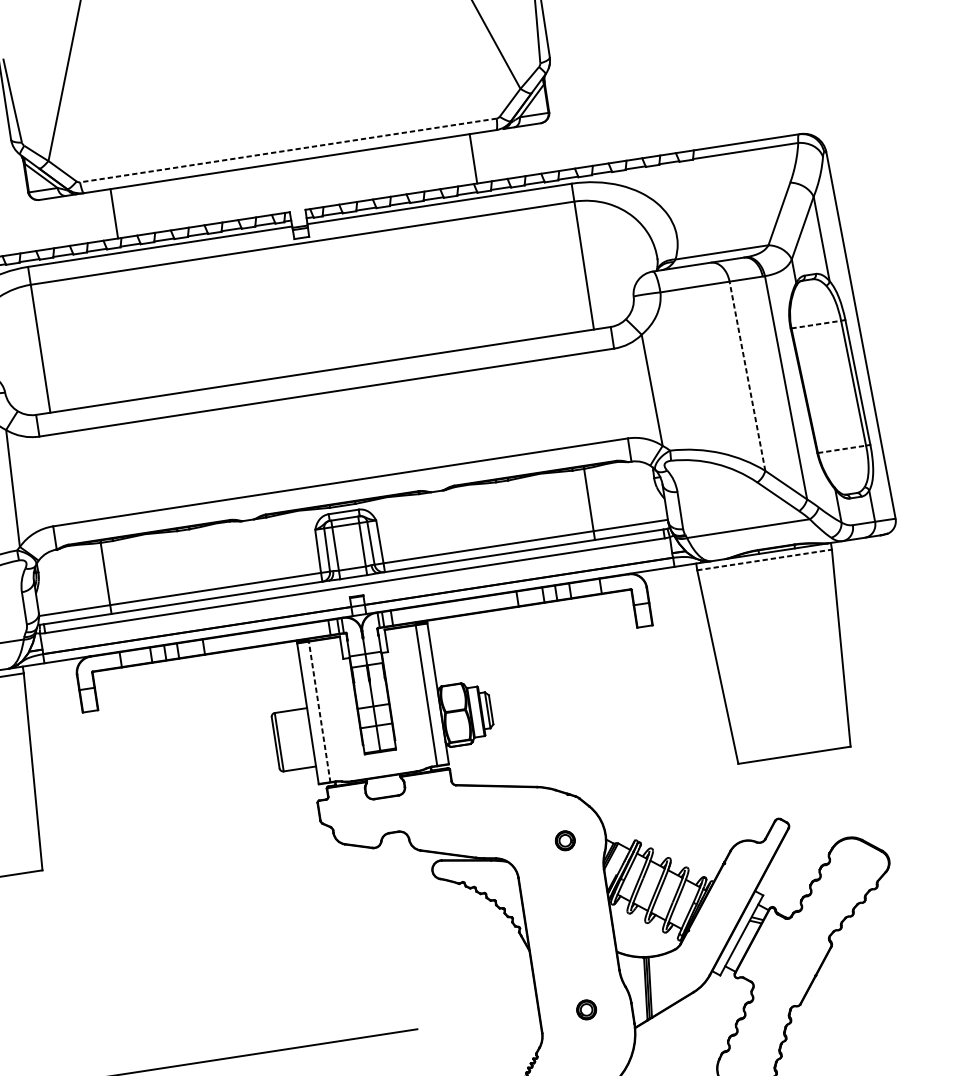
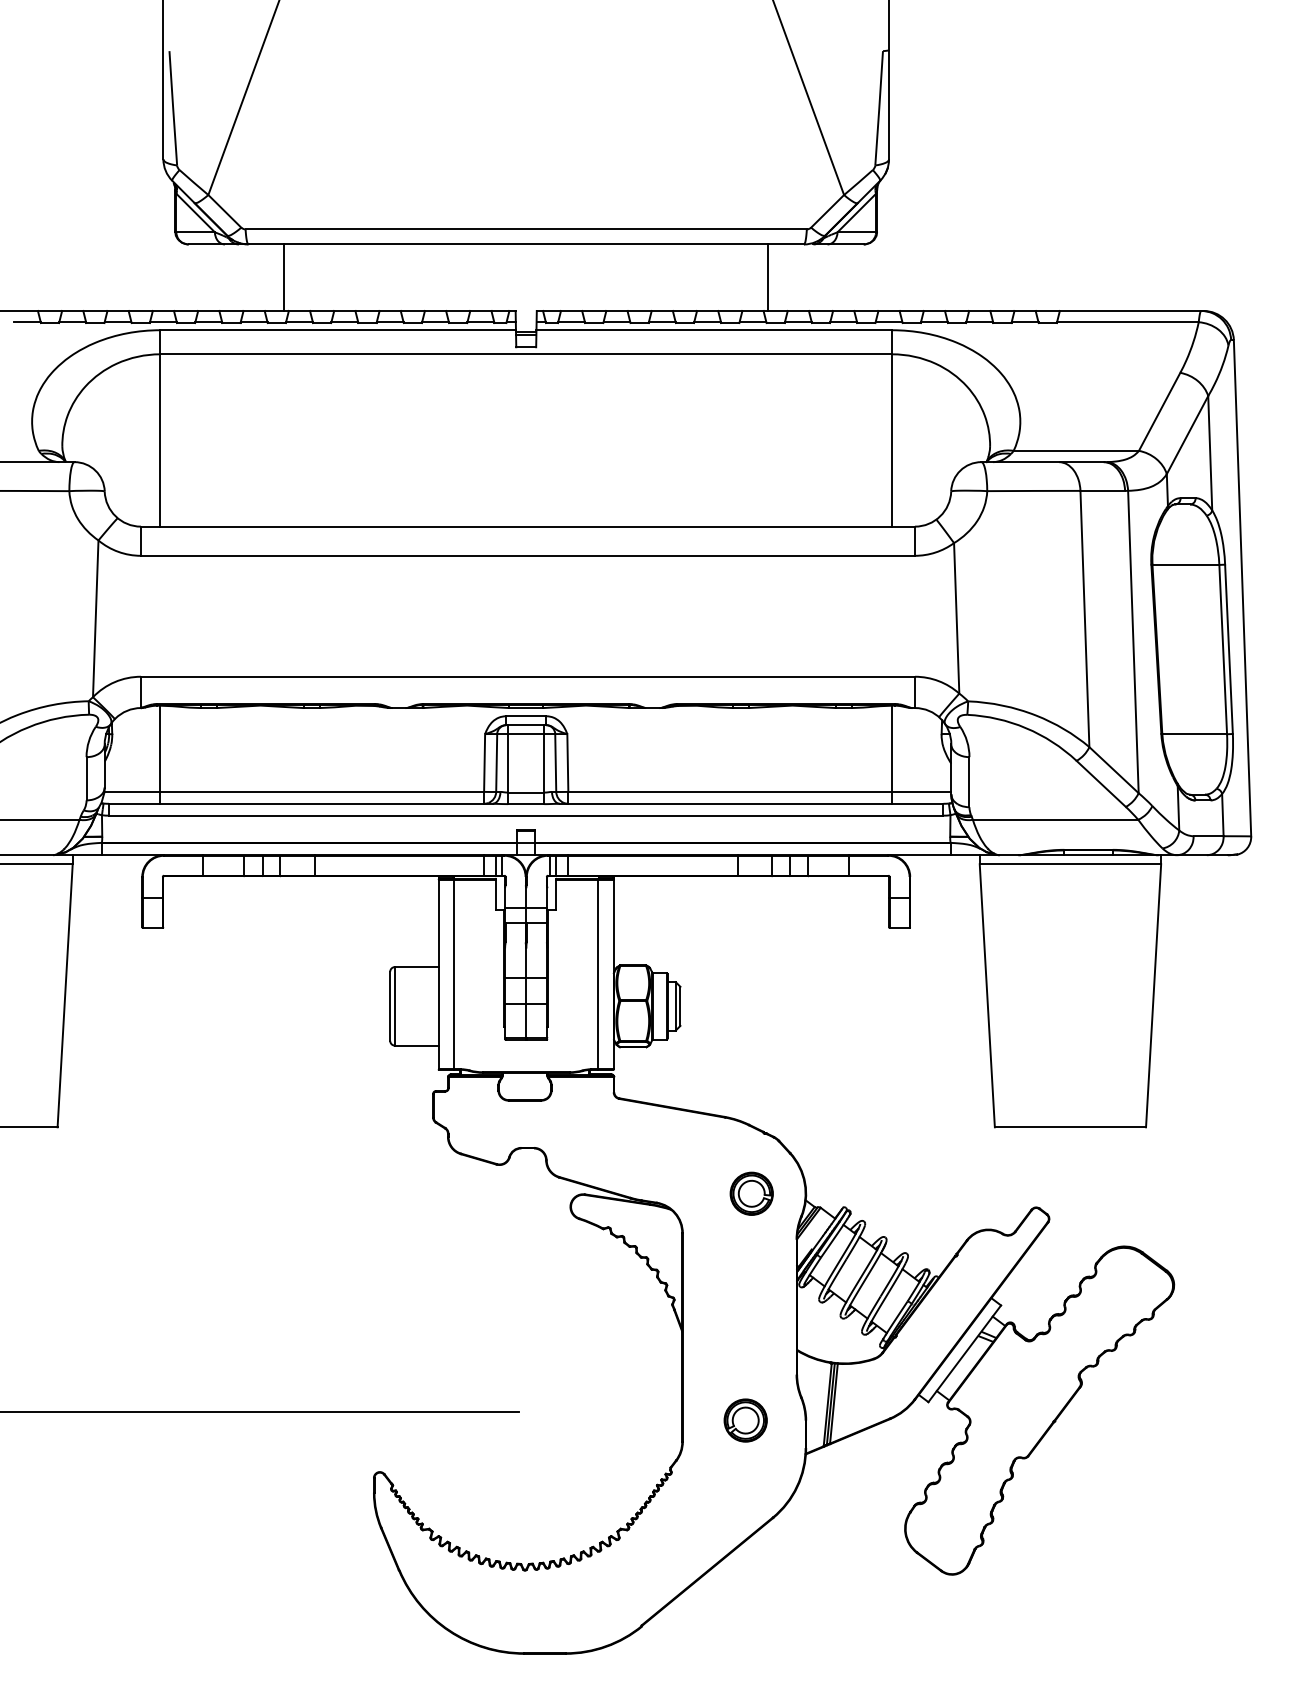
line: (288, 150) -> (526, 229), dashed -> solid
line: (816, 324) -> (1186, 564), dashed -> solid
line: (747, 375) -> (1084, 618), dashed -> solid
line: (842, 449) -> (1195, 734), dashed -> solid
line: (589, 503) -> (892, 754), moved
line: (764, 560) -> (1070, 864), dashed -> solid
line: (106, 577) -> (160, 754), moved
line: (319, 711) -> (454, 974), dashed -> solid
part: (565, 840) -> (751, 1193), size x1.67
part: (586, 1009) -> (745, 1420), size x1.67

